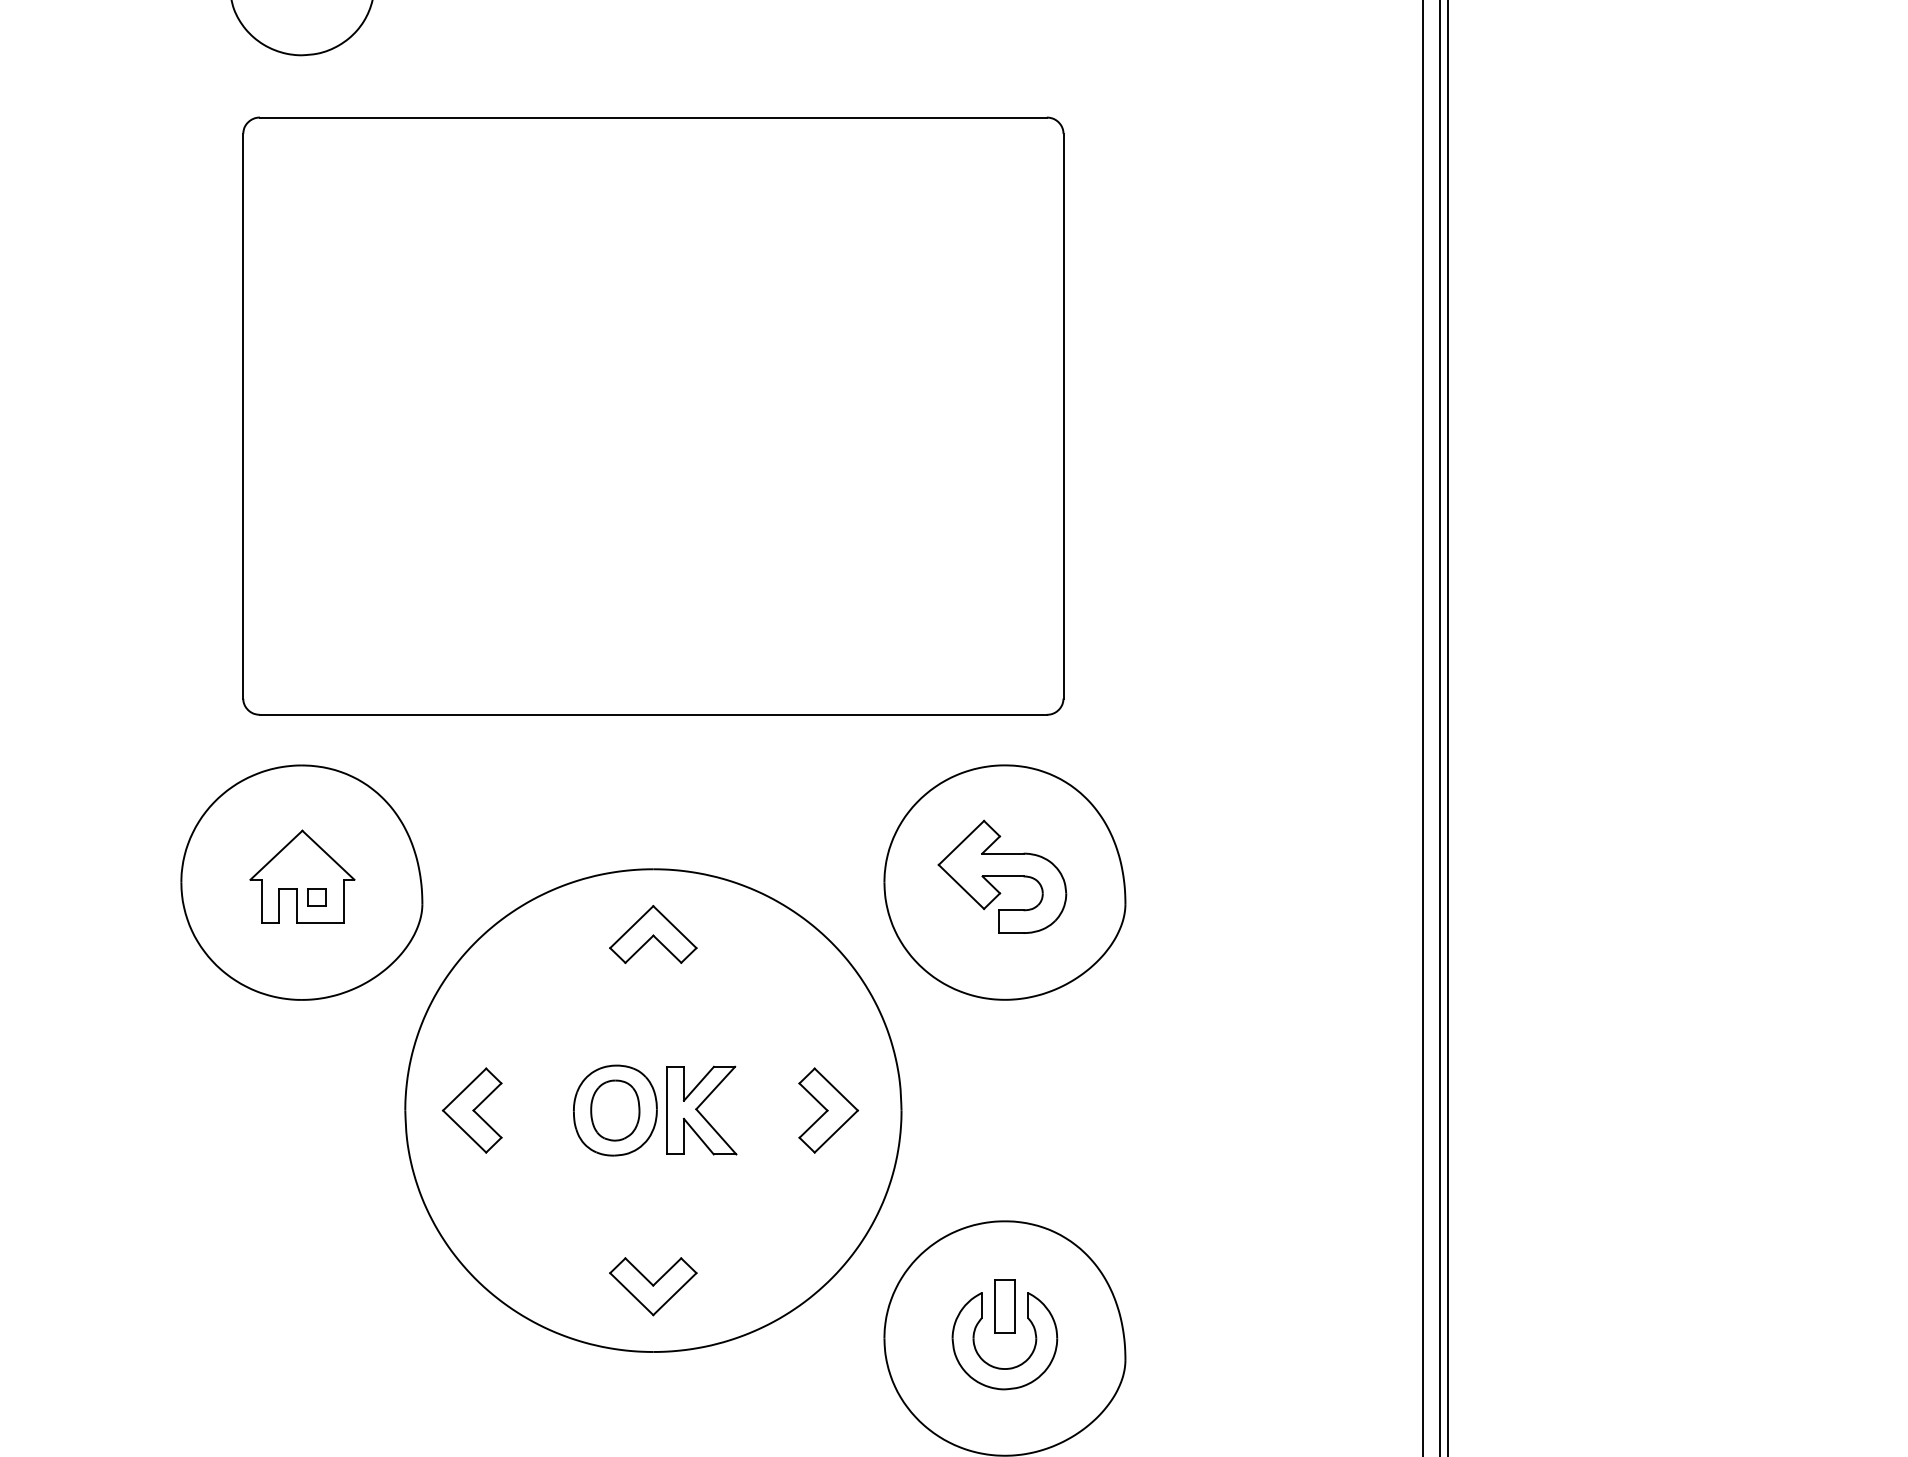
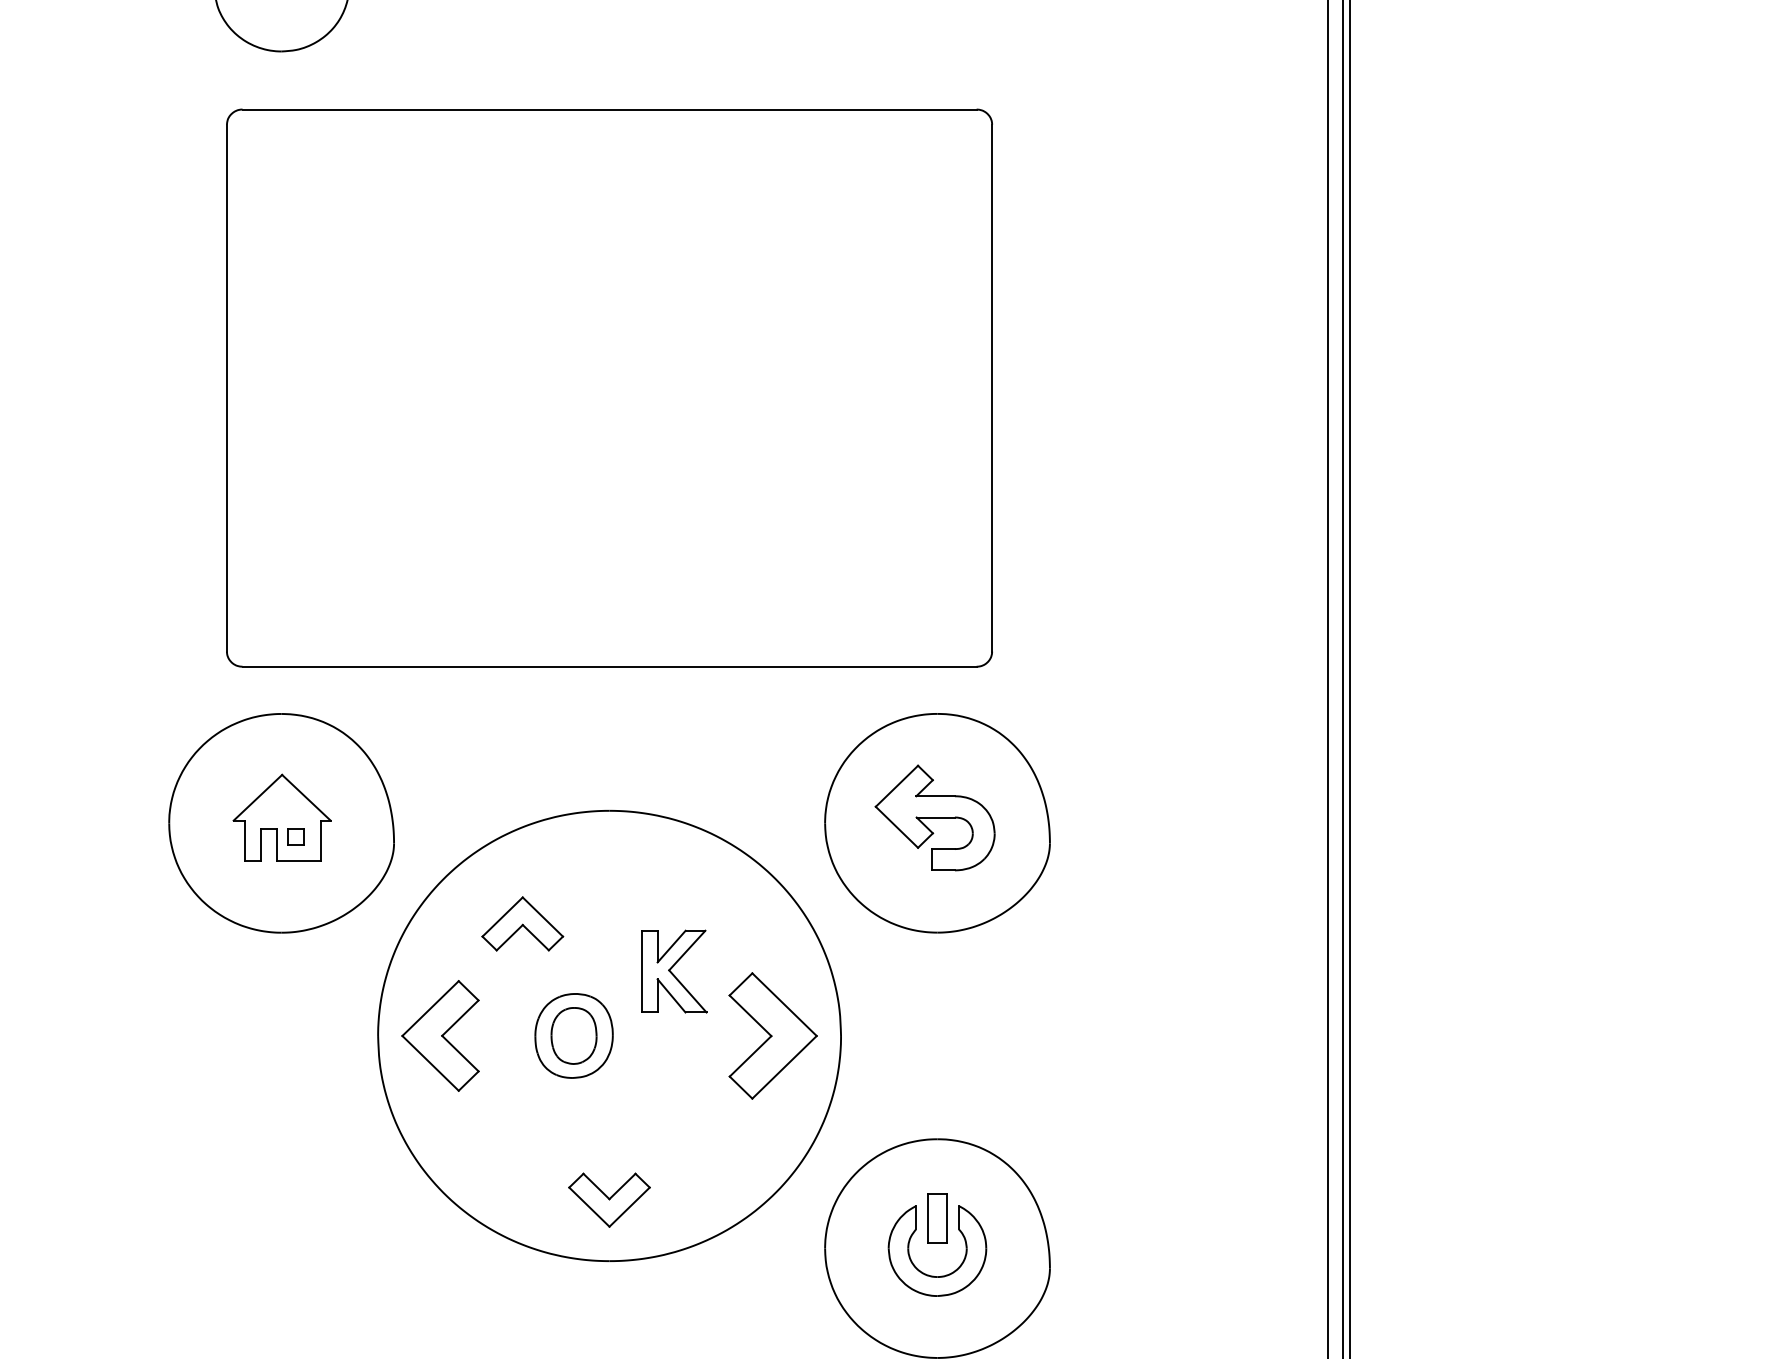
part: (653, 934) -> (522, 923), moved
part: (472, 1110) -> (440, 1035), size x1.4
part: (701, 1110) -> (674, 971), moved
part: (828, 1110) -> (772, 1035), size x1.6

